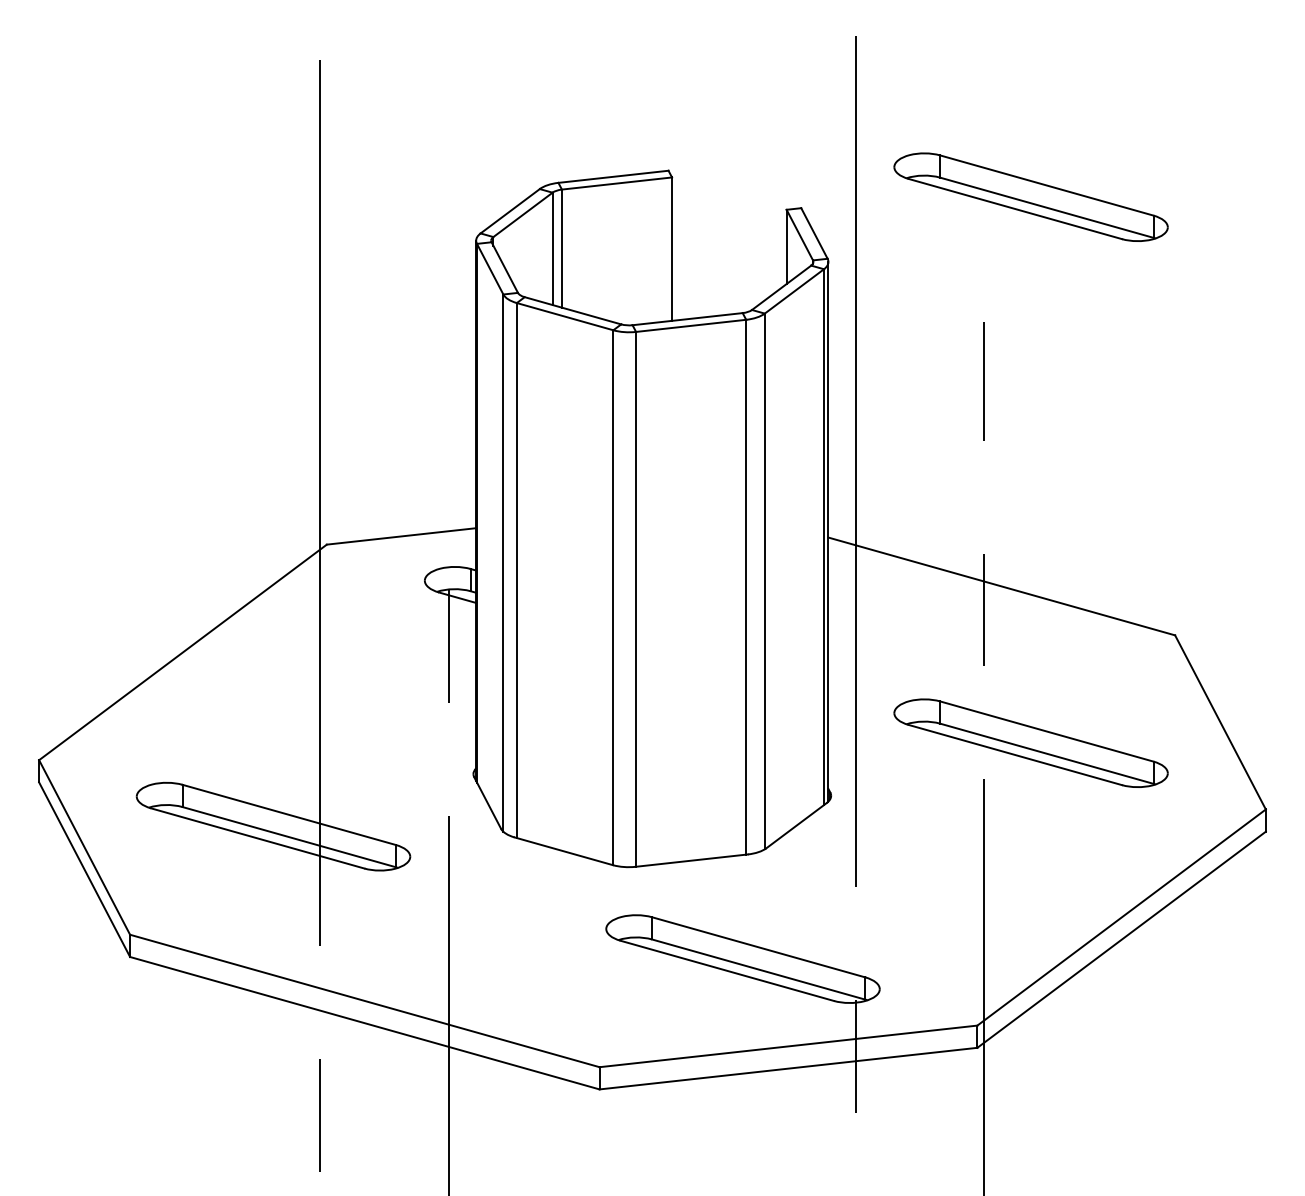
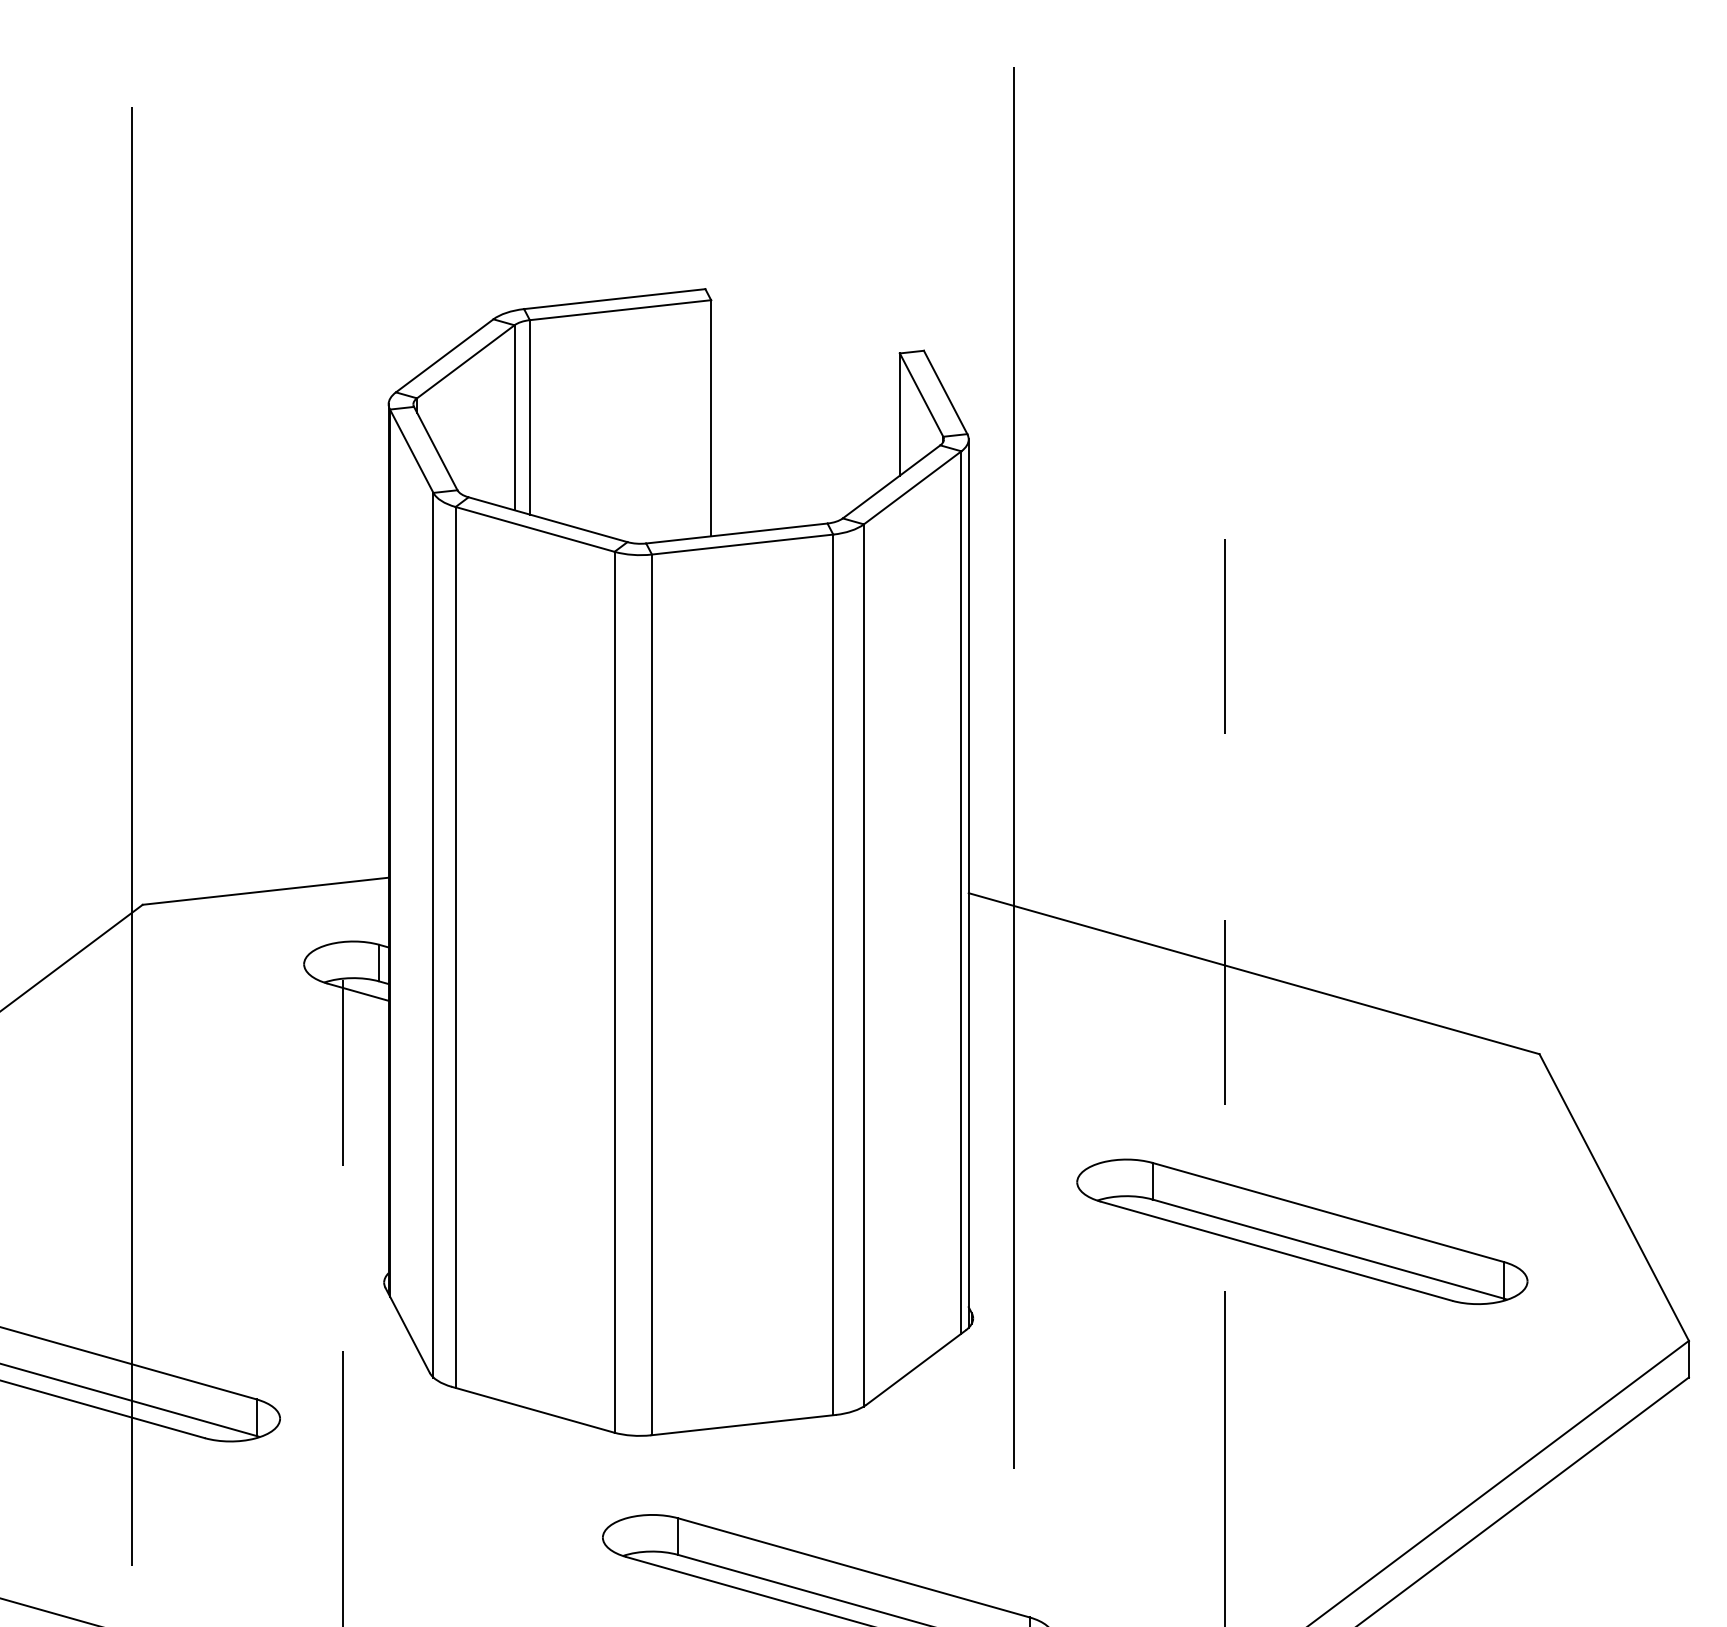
part: (1030, 196) -> (1301, 331), removed

